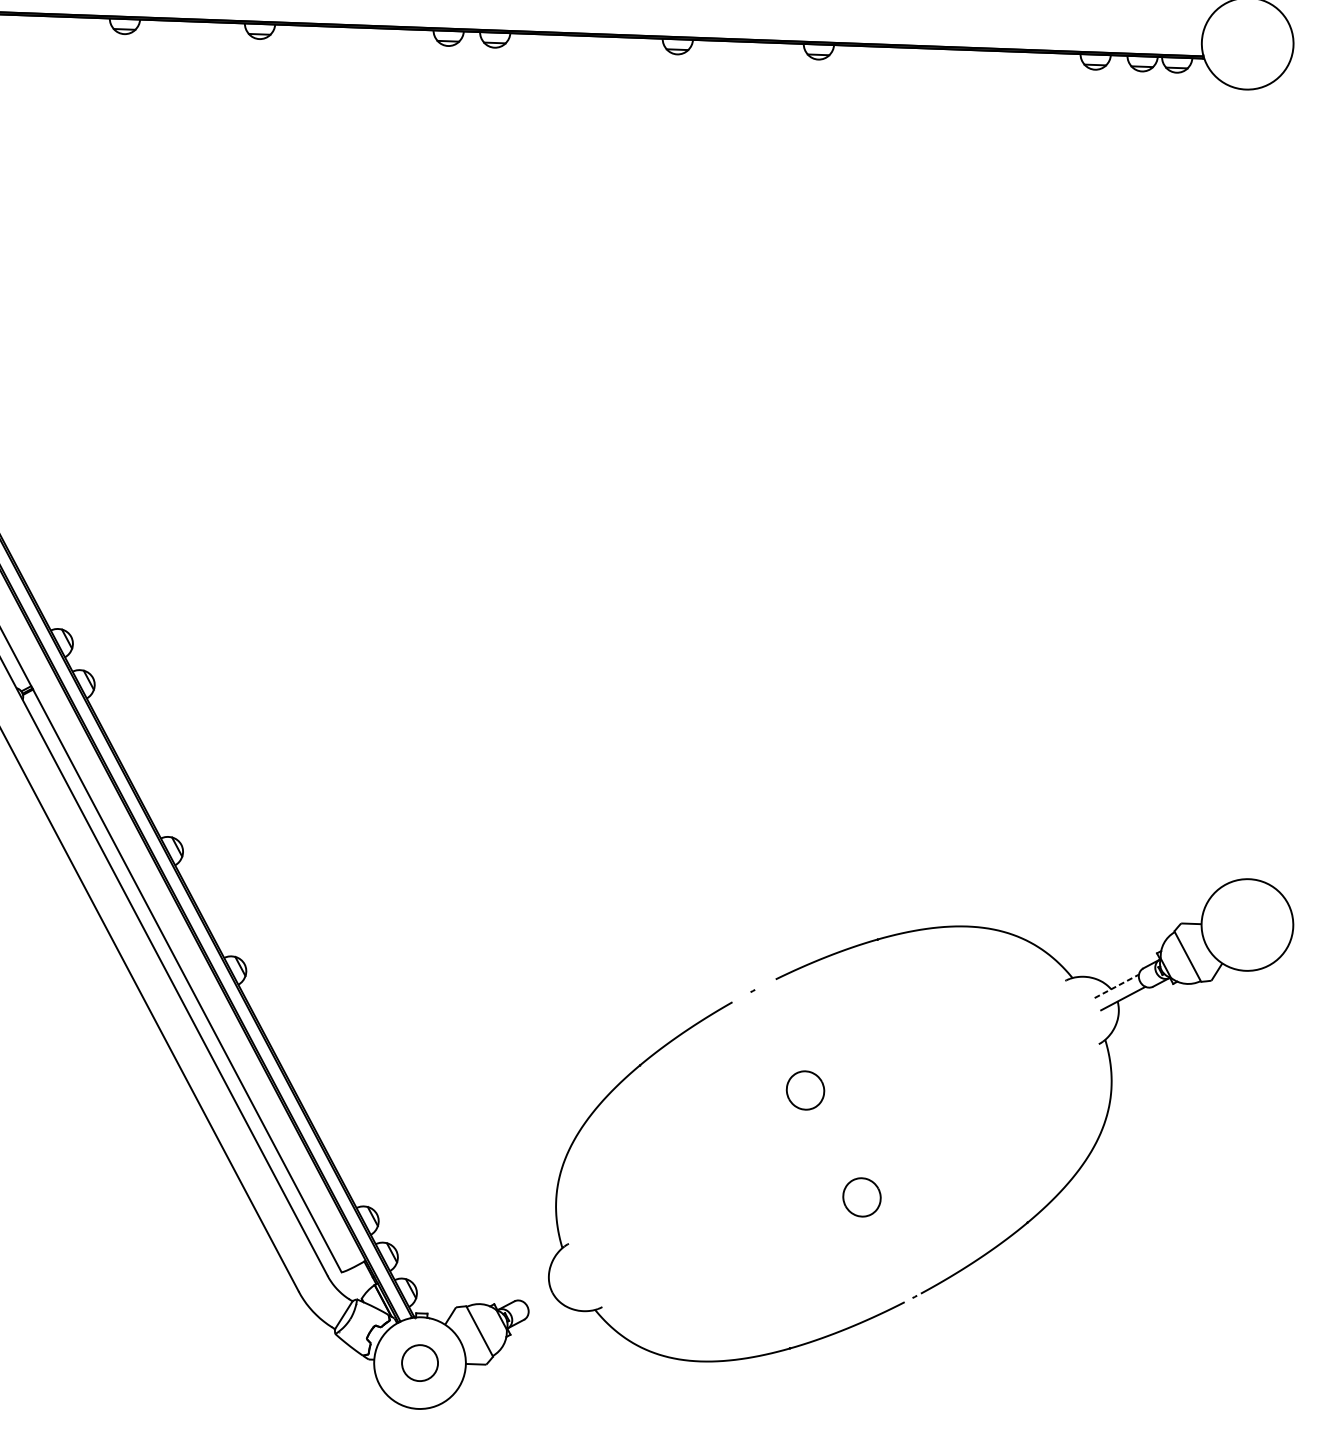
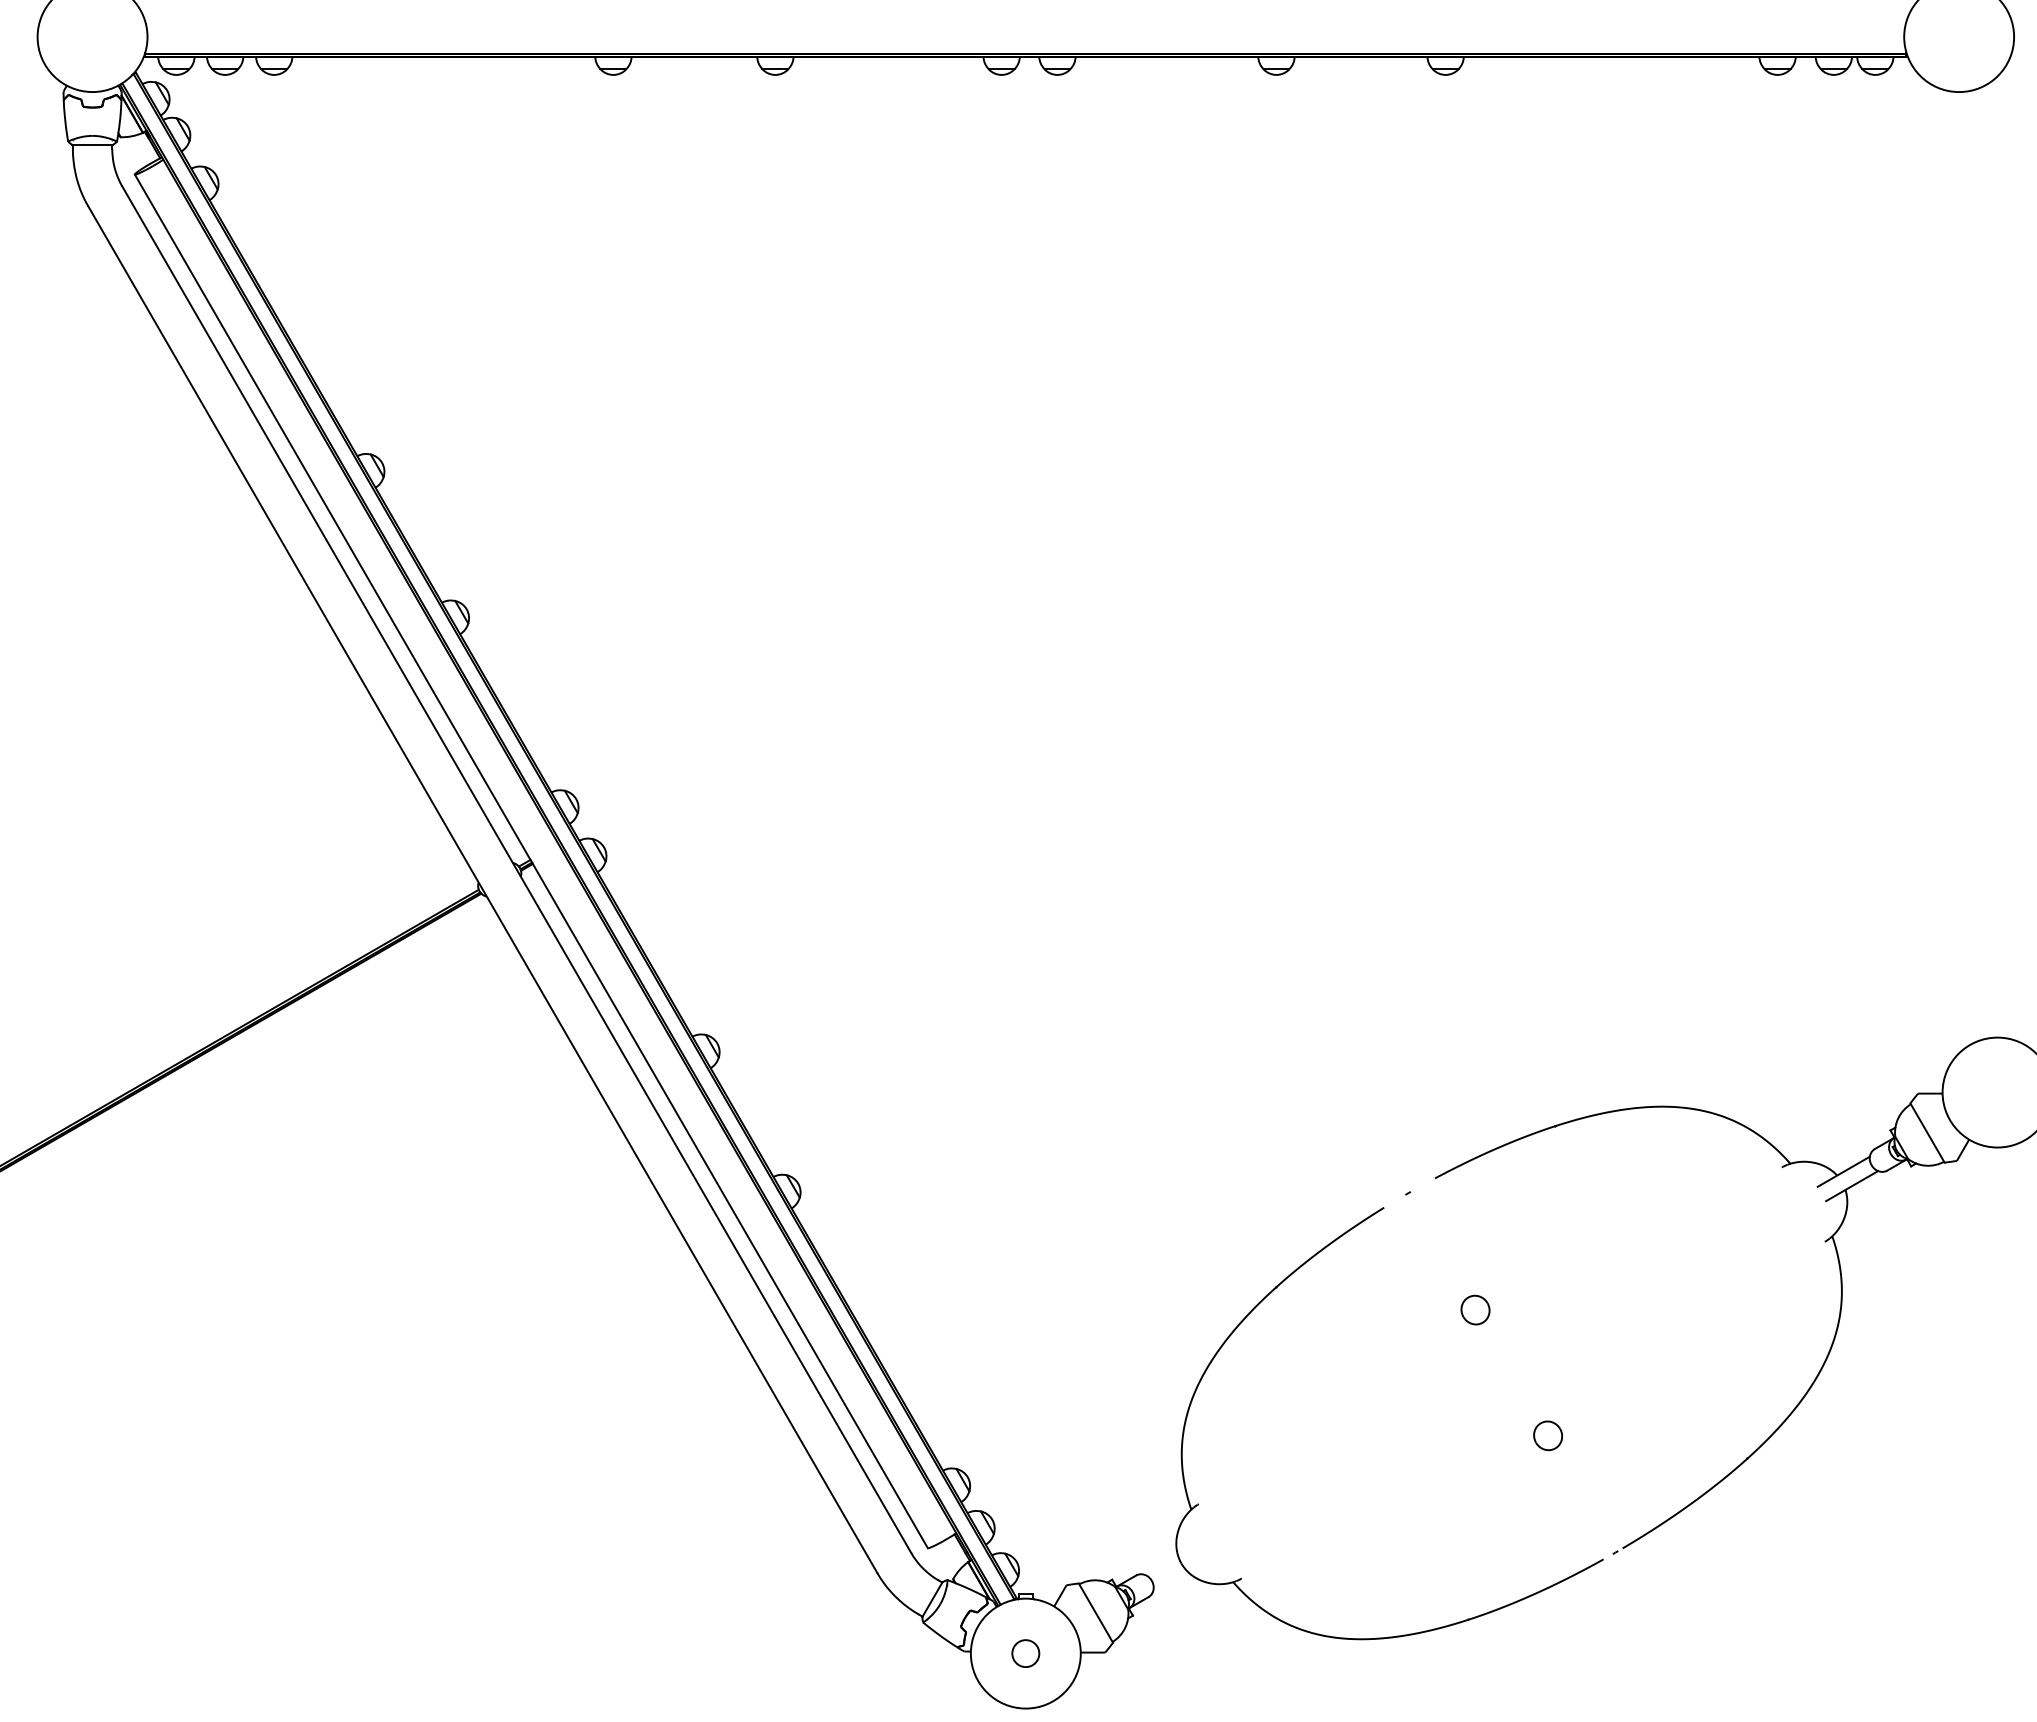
line: (1117, 986) -> (1844, 1171), dashed -> solid
part: (805, 1089) -> (1475, 1309), size x0.62
part: (862, 1197) -> (1548, 1435), size x0.62
circle: (419, 1363) -> (1025, 1653), size x0.62

